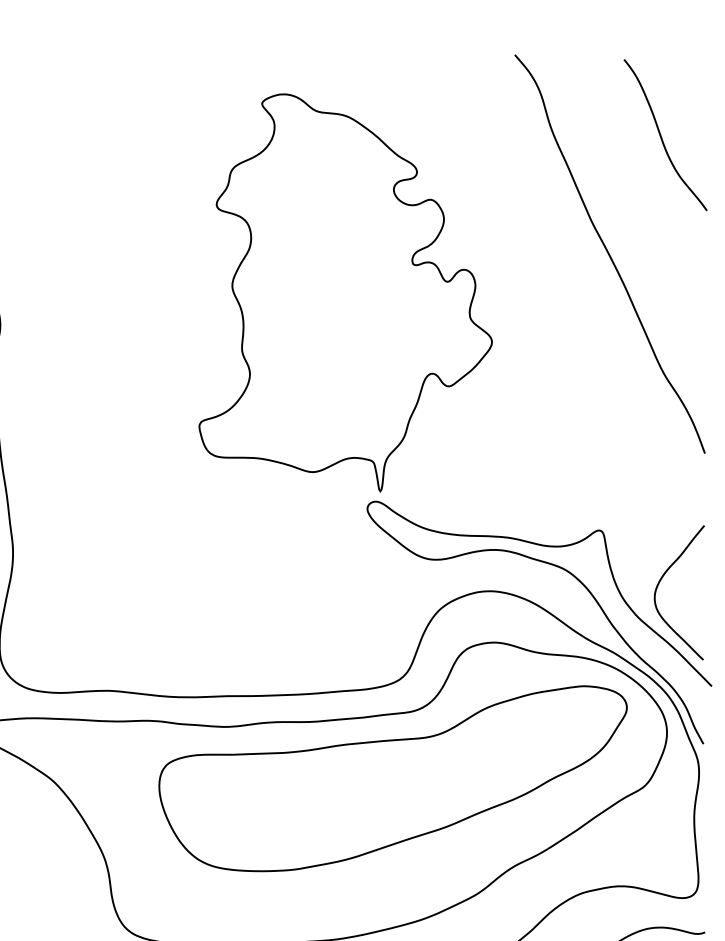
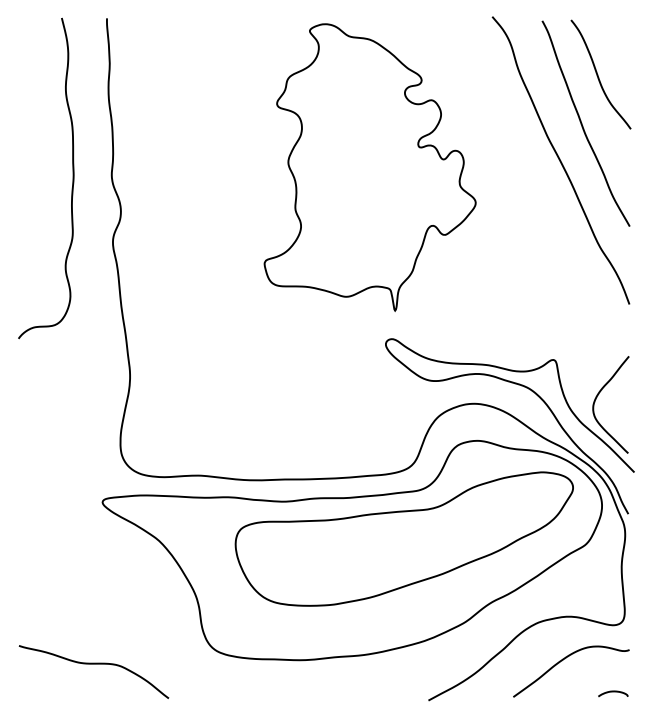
curve: (641, 205) -> (583, 125), added
part: (344, 292) -> (369, 167), moved

